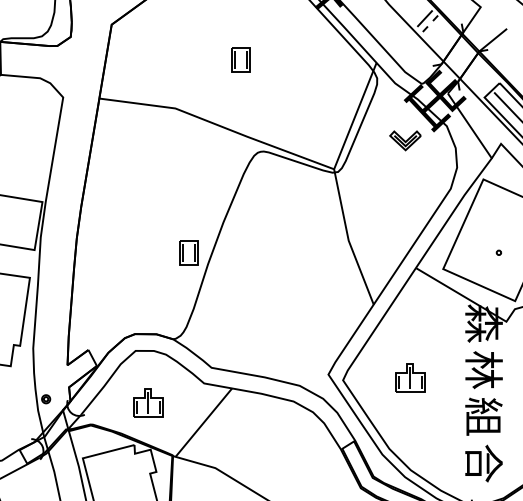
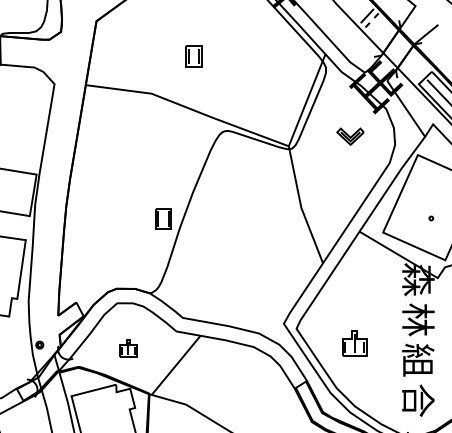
part: (240, 59) -> (193, 56), moved
part: (405, 140) -> (350, 136), moved
part: (410, 377) -> (354, 343), moved
part: (148, 403) -> (128, 348), size x0.7

